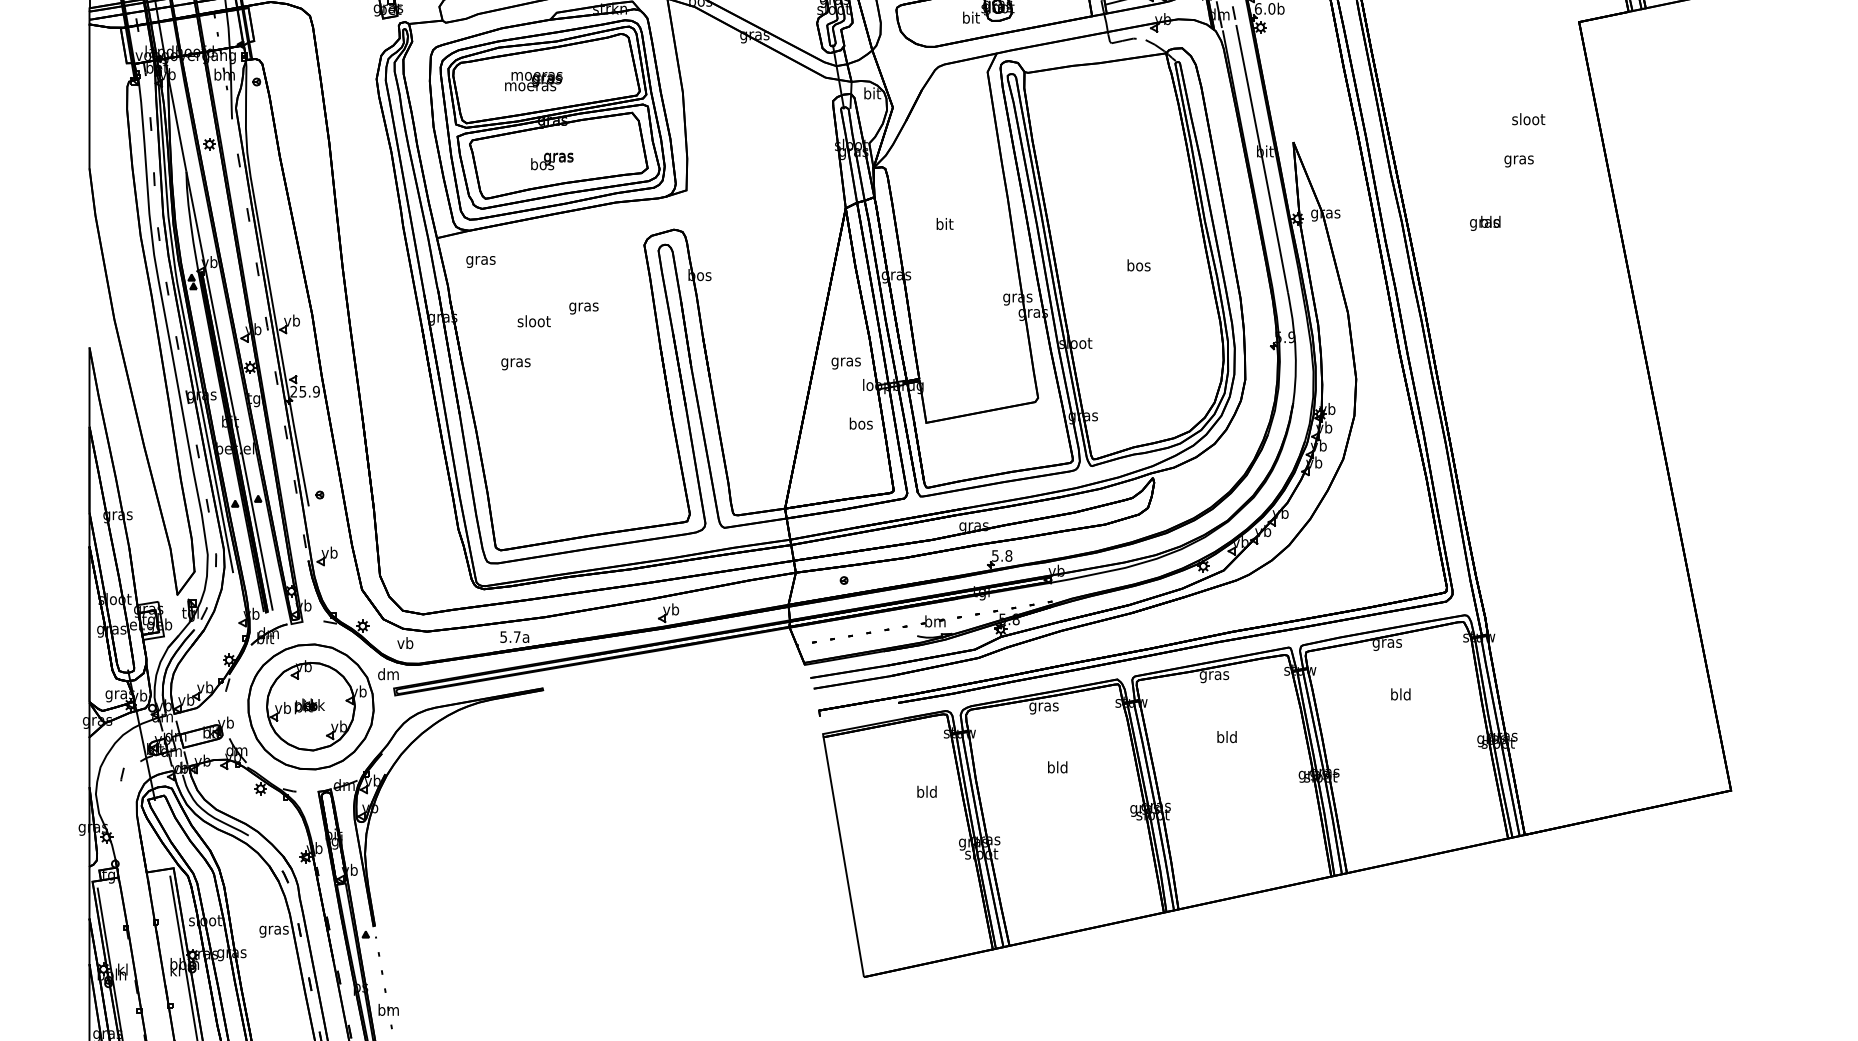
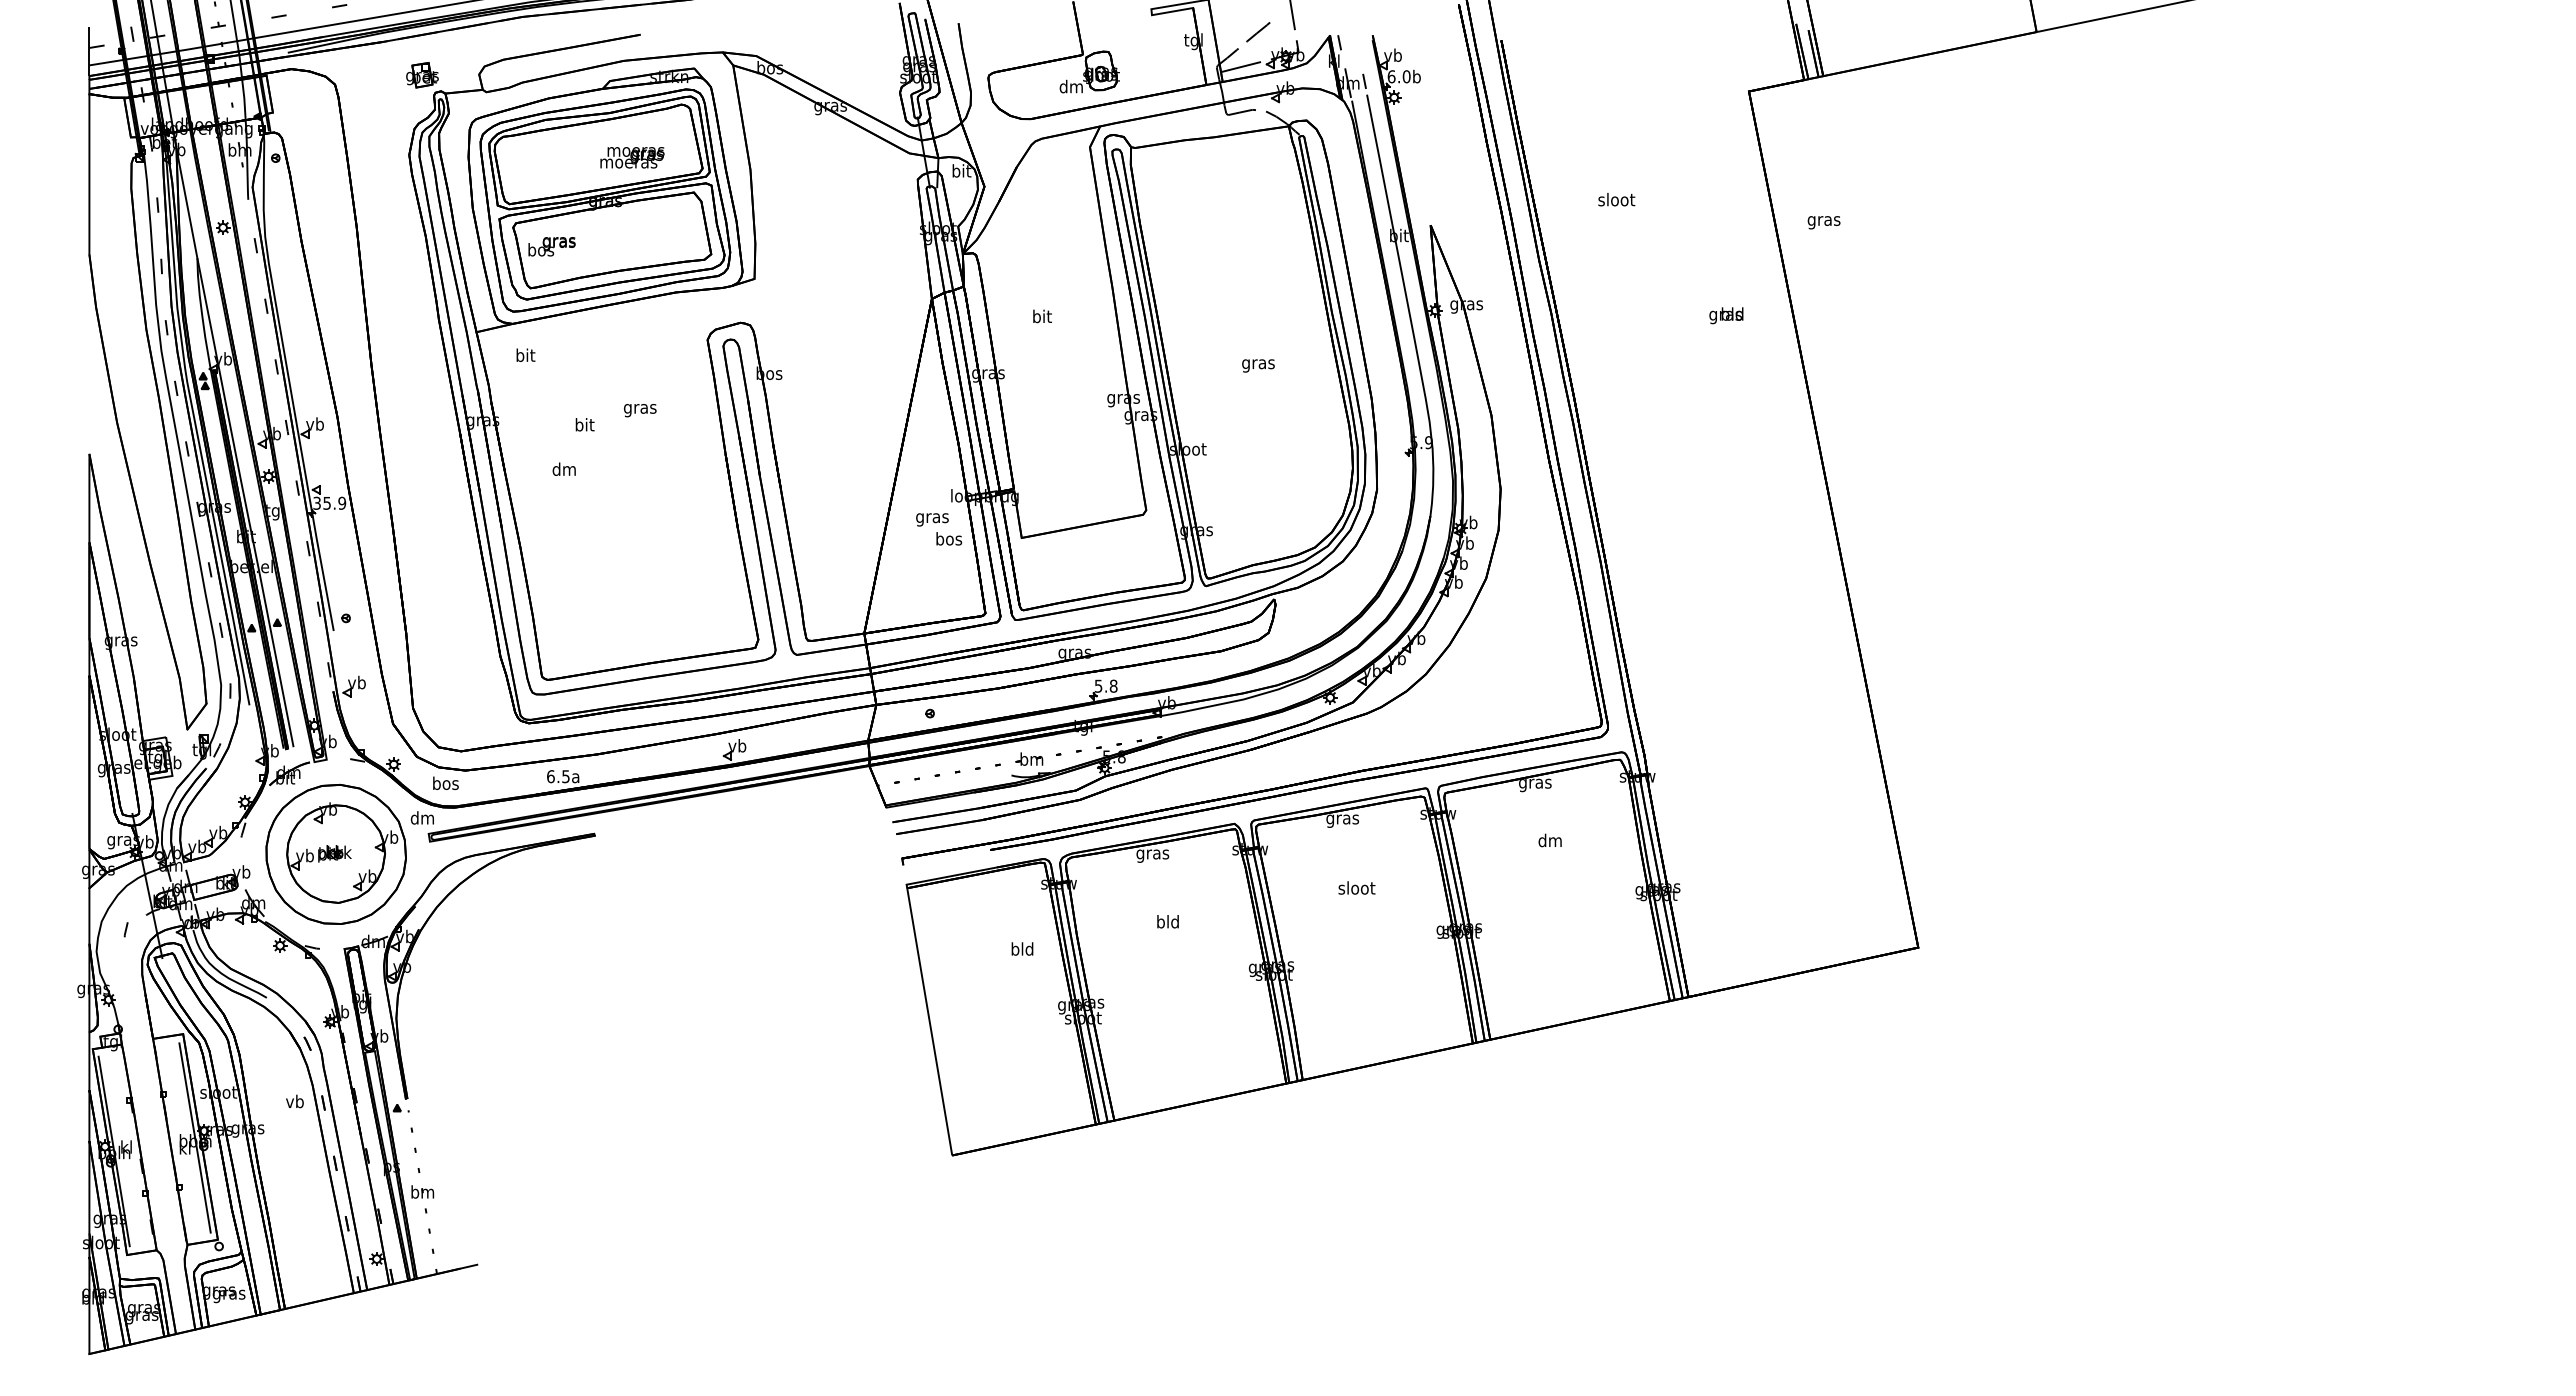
text: (970, 17) -> (1070, 86), bit -> dm
text: (533, 81) -> (632, 157), moved
text: (1528, 119) -> (1616, 199), moved
text: (551, 161) -> (551, 246), moved
text: (1518, 161) -> (1823, 222), moved
text: (1485, 223) -> (1726, 315), moved
text: (480, 259) -> (525, 356), gras -> bit
text: (1138, 266) -> (1258, 363), bos -> gras
text: (533, 321) -> (584, 424), sloot -> bit
text: (515, 362) -> (564, 470), gras -> dm
text: (846, 363) -> (932, 519), moved
text: (293, 391) -> (316, 503), 25.9 -> 35.9
text: (510, 636) -> (558, 776), 5.7a -> 6.5a
text: (409, 643) -> (445, 783), vb -> bos
text: (1400, 694) -> (1549, 840), bld -> dm
text: (1226, 736) -> (1356, 887), bld -> sloot
text: (273, 929) -> (294, 1102), gras -> vb

